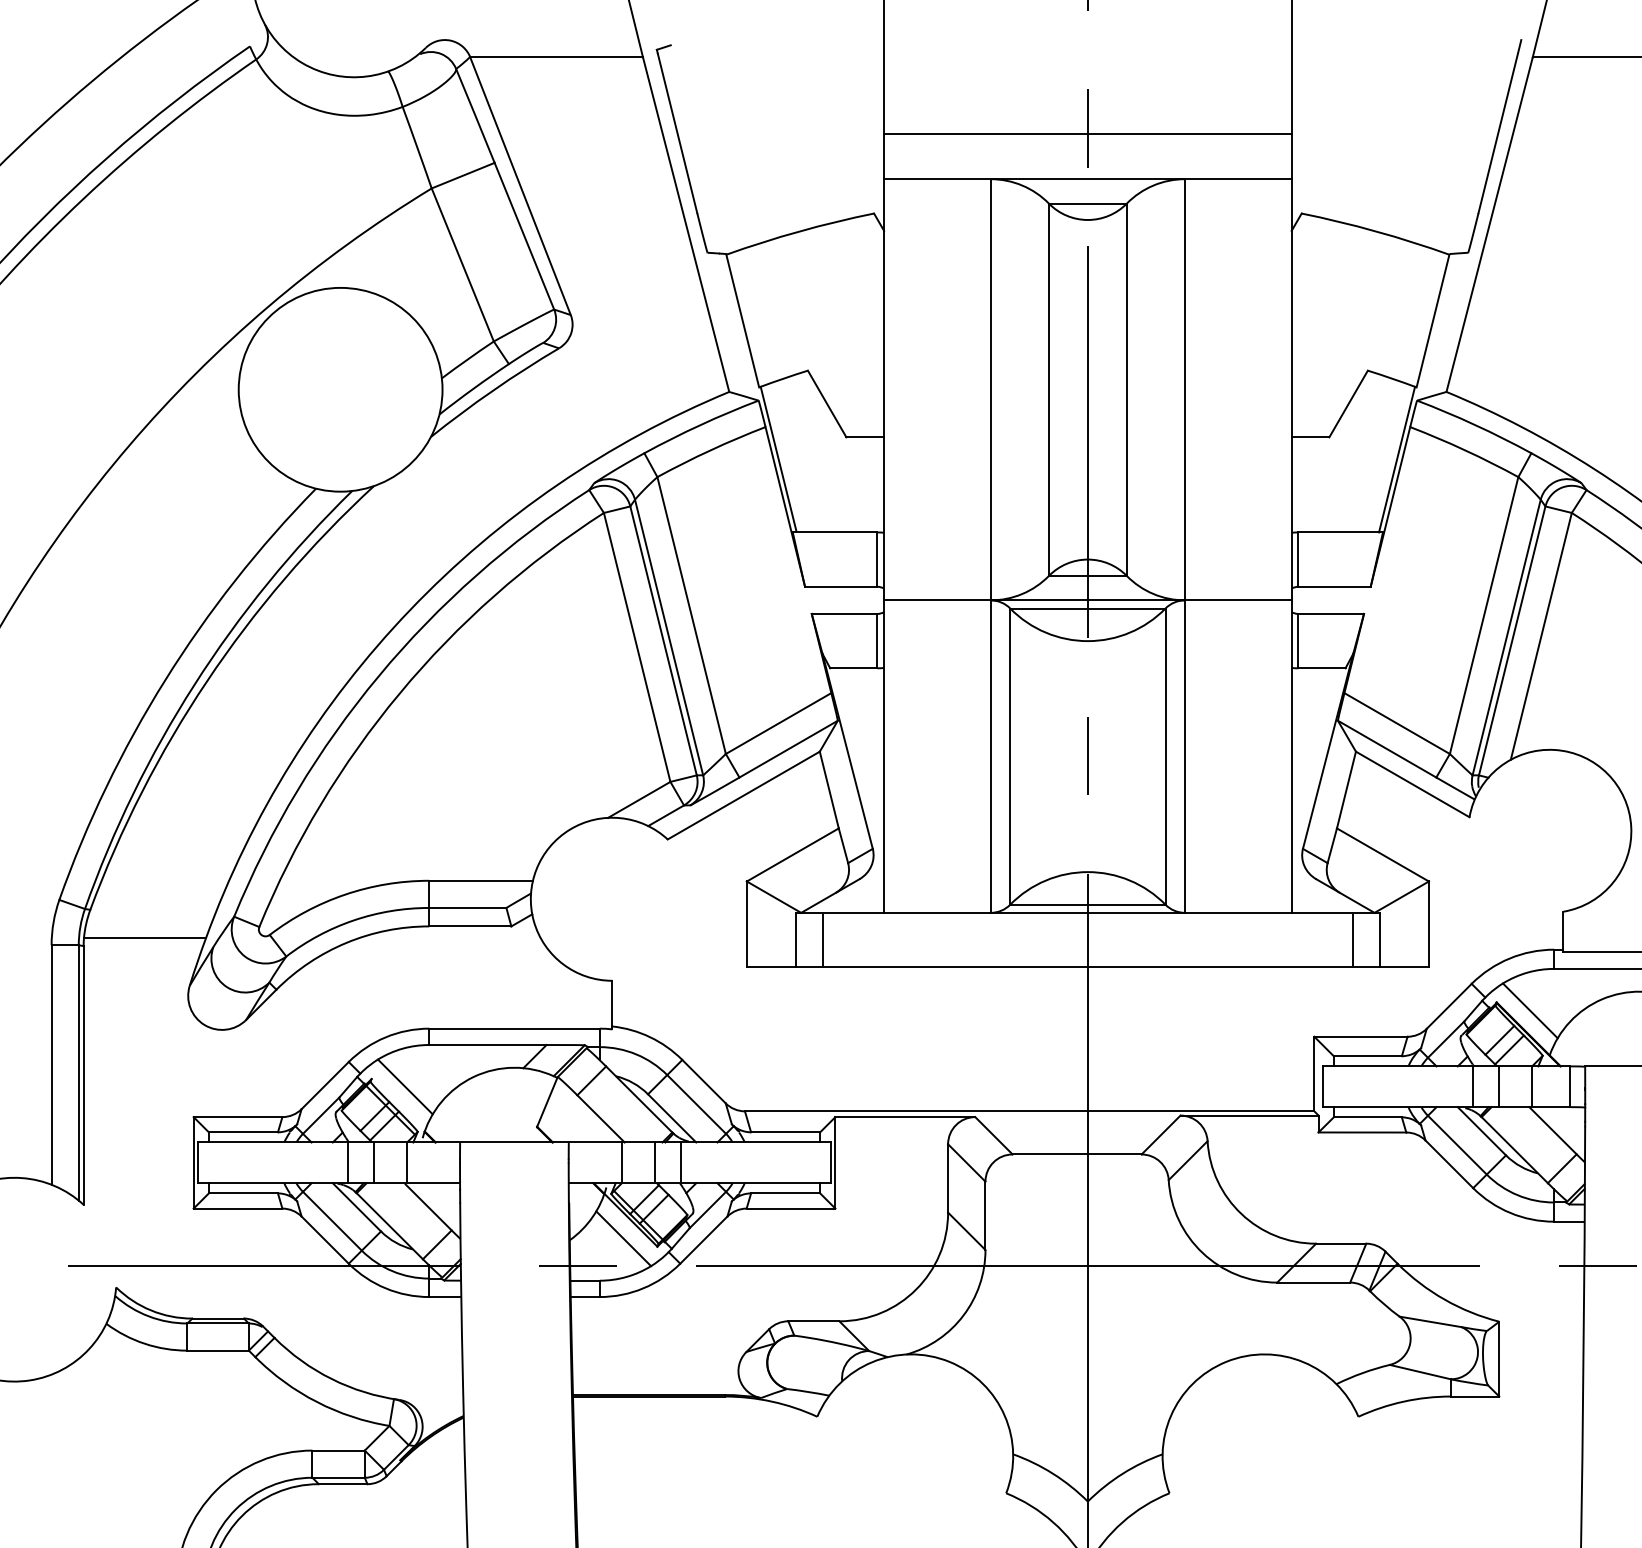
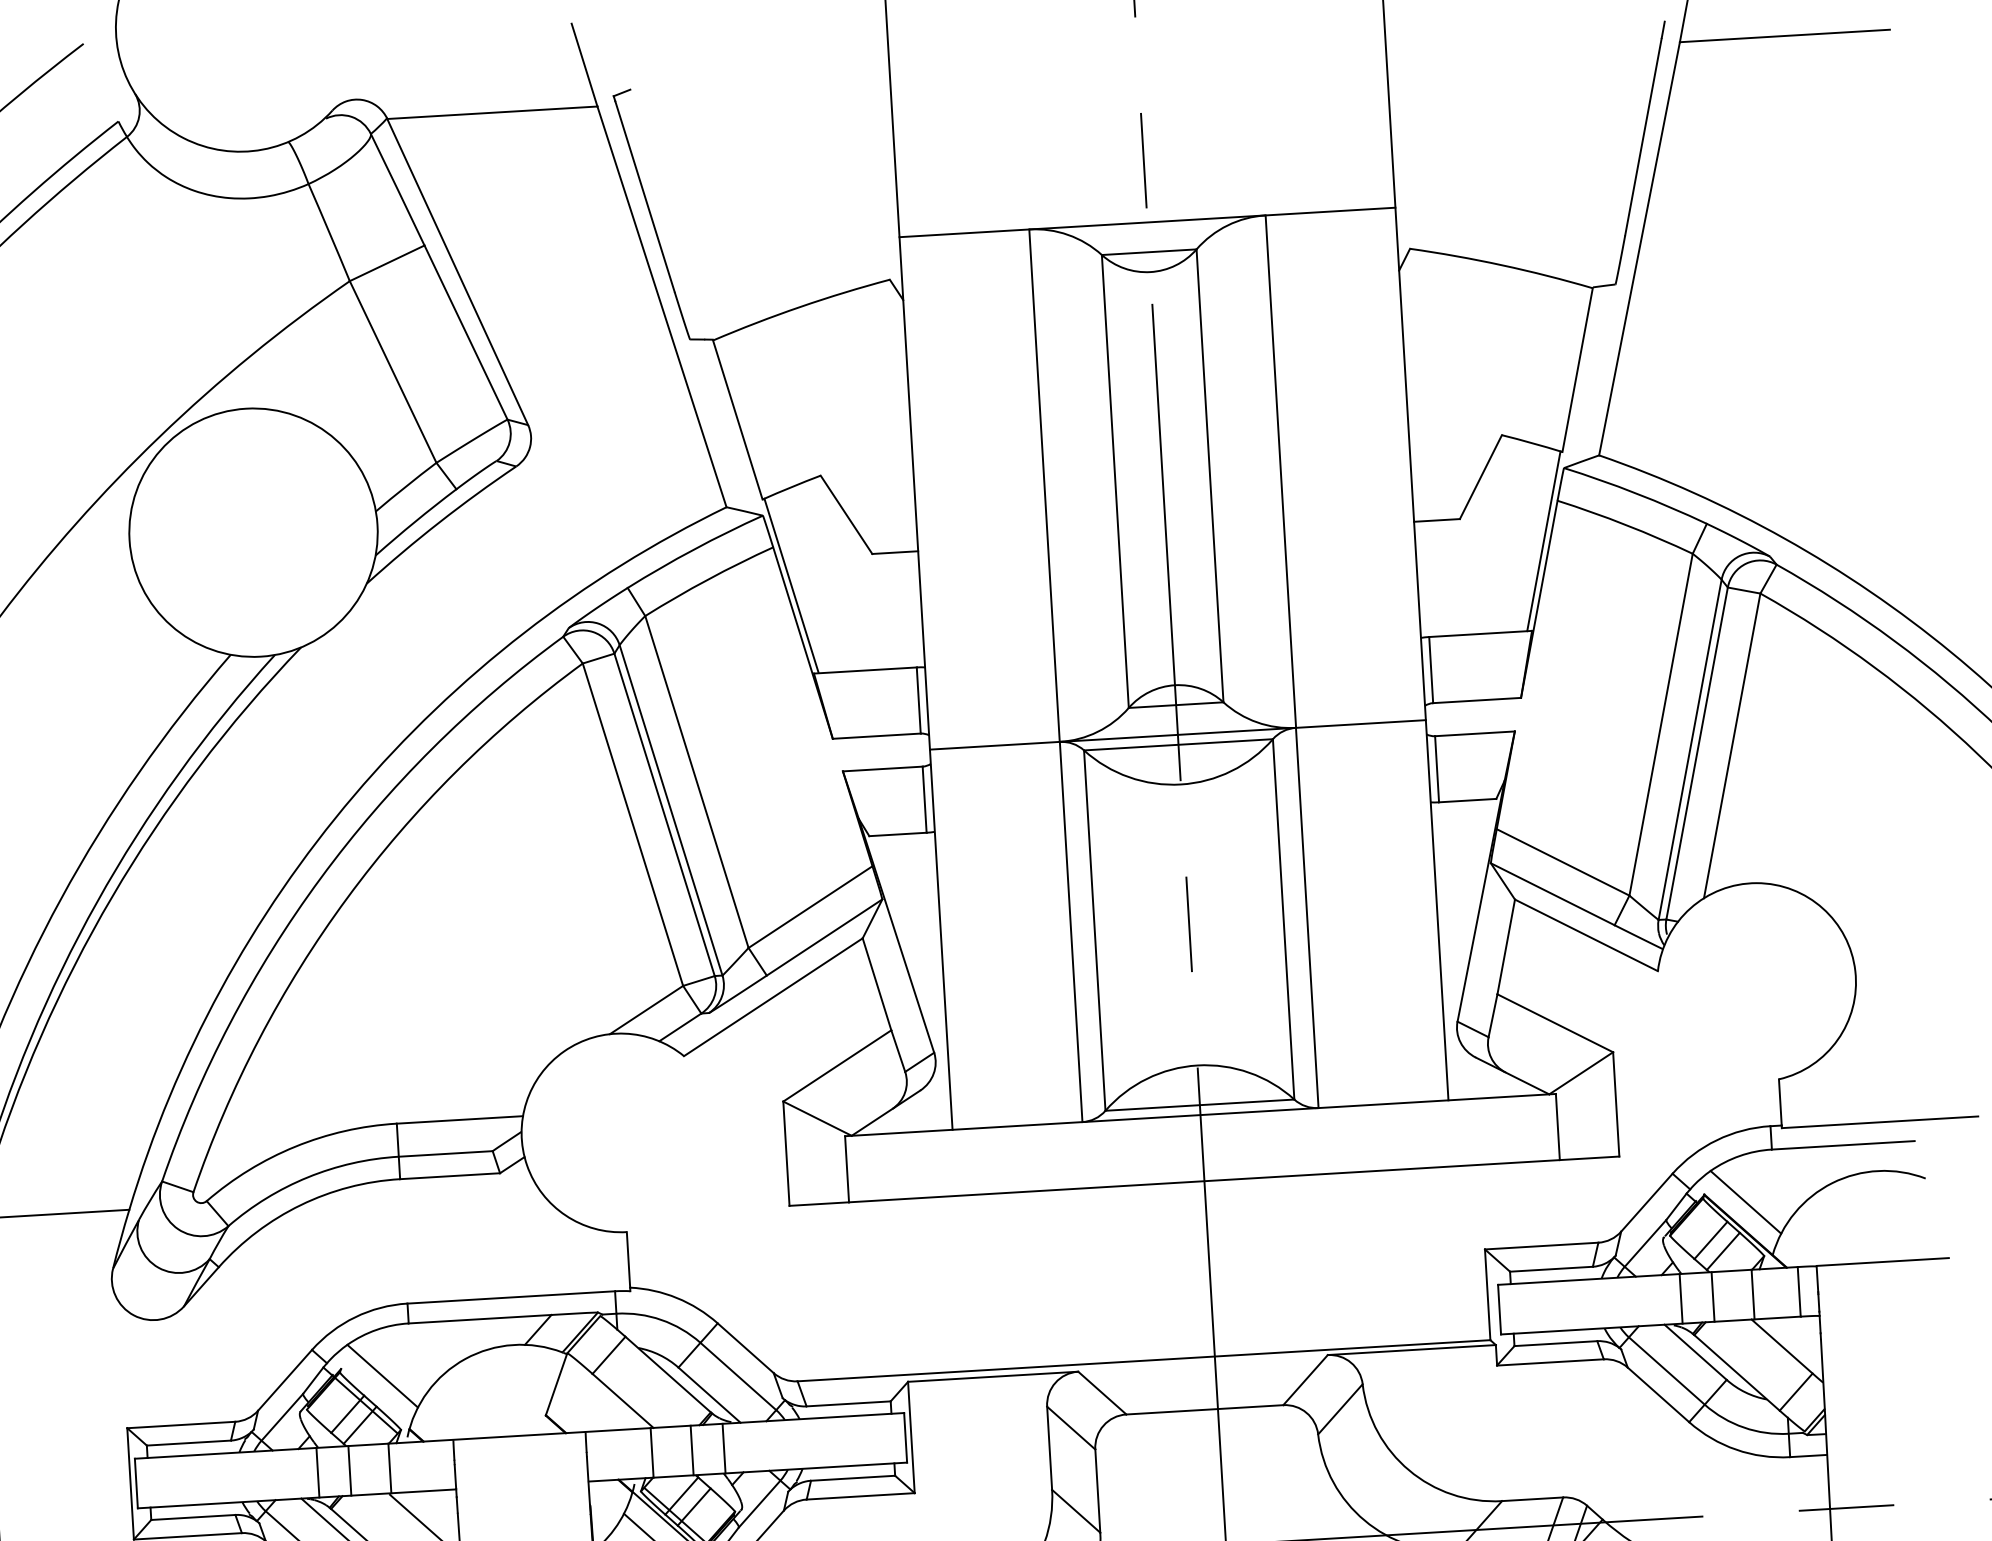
line: (1087, 134) -> (1143, 168), removed
line: (822, 939) -> (879, 1166), removed
line: (1352, 939) -> (1524, 1128), removed

